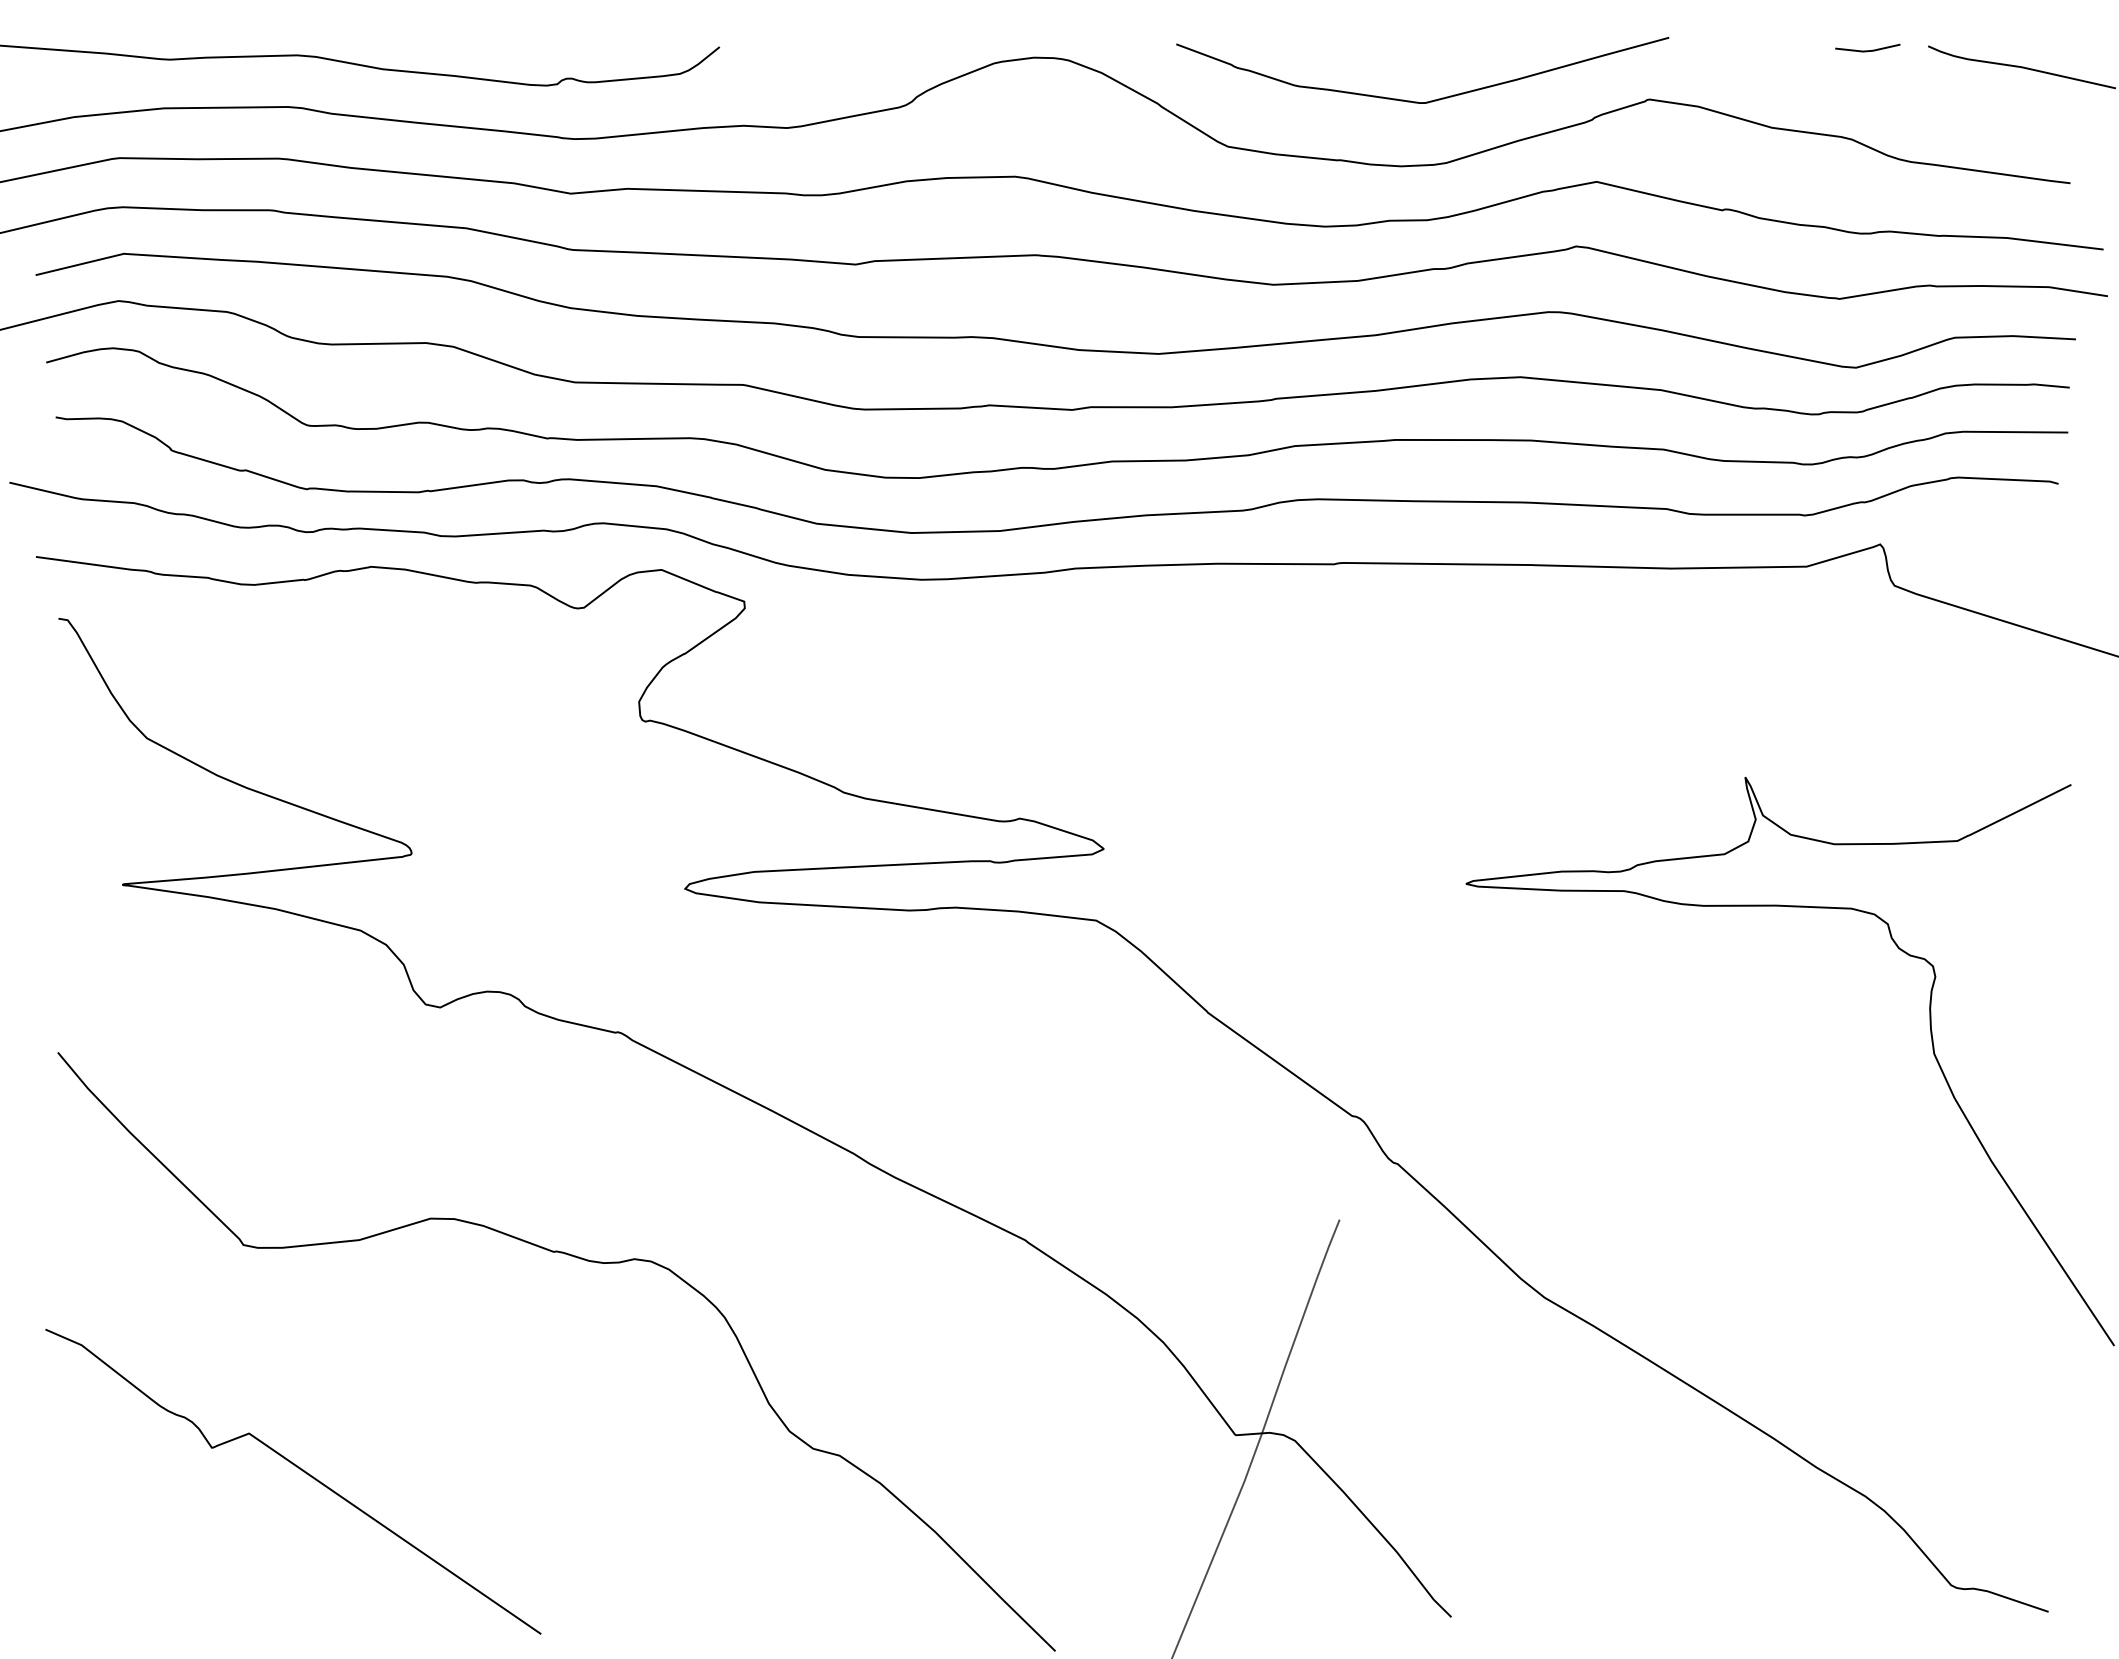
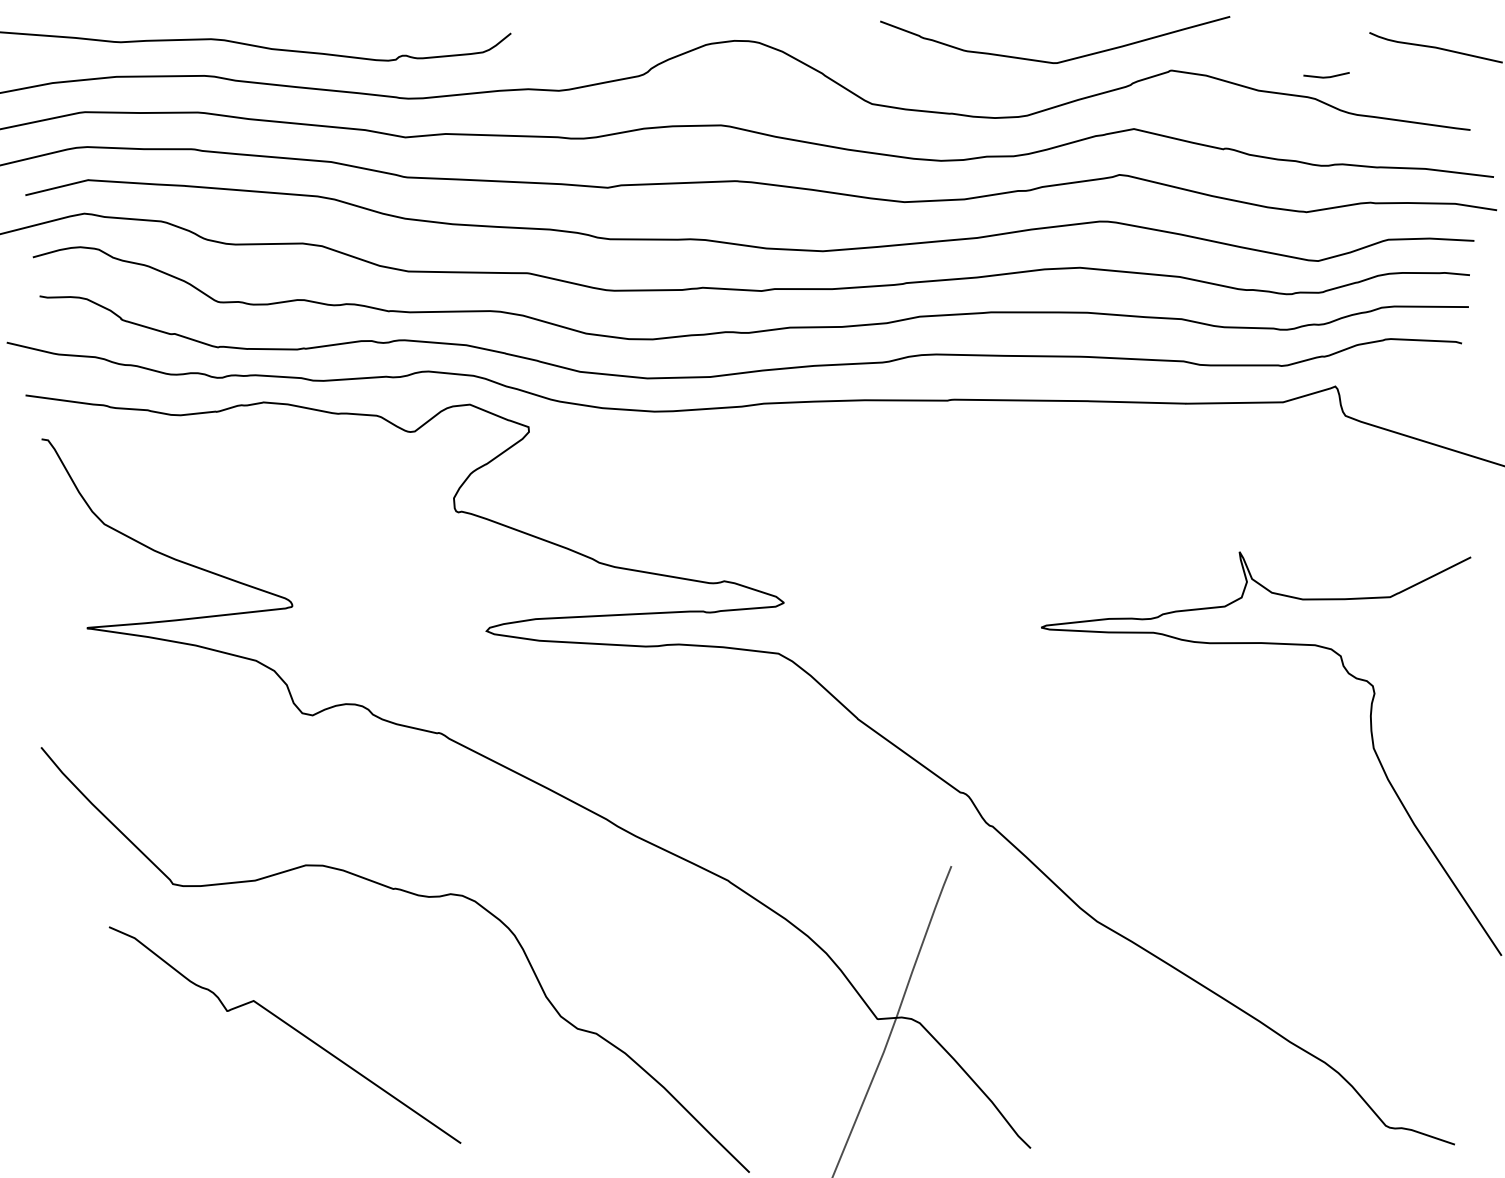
line: (1867, 50) -> (1326, 76), moved
curve: (1430, 100) -> (1060, 61), moved
curve: (299, 1469) -> (289, 1026), moved

